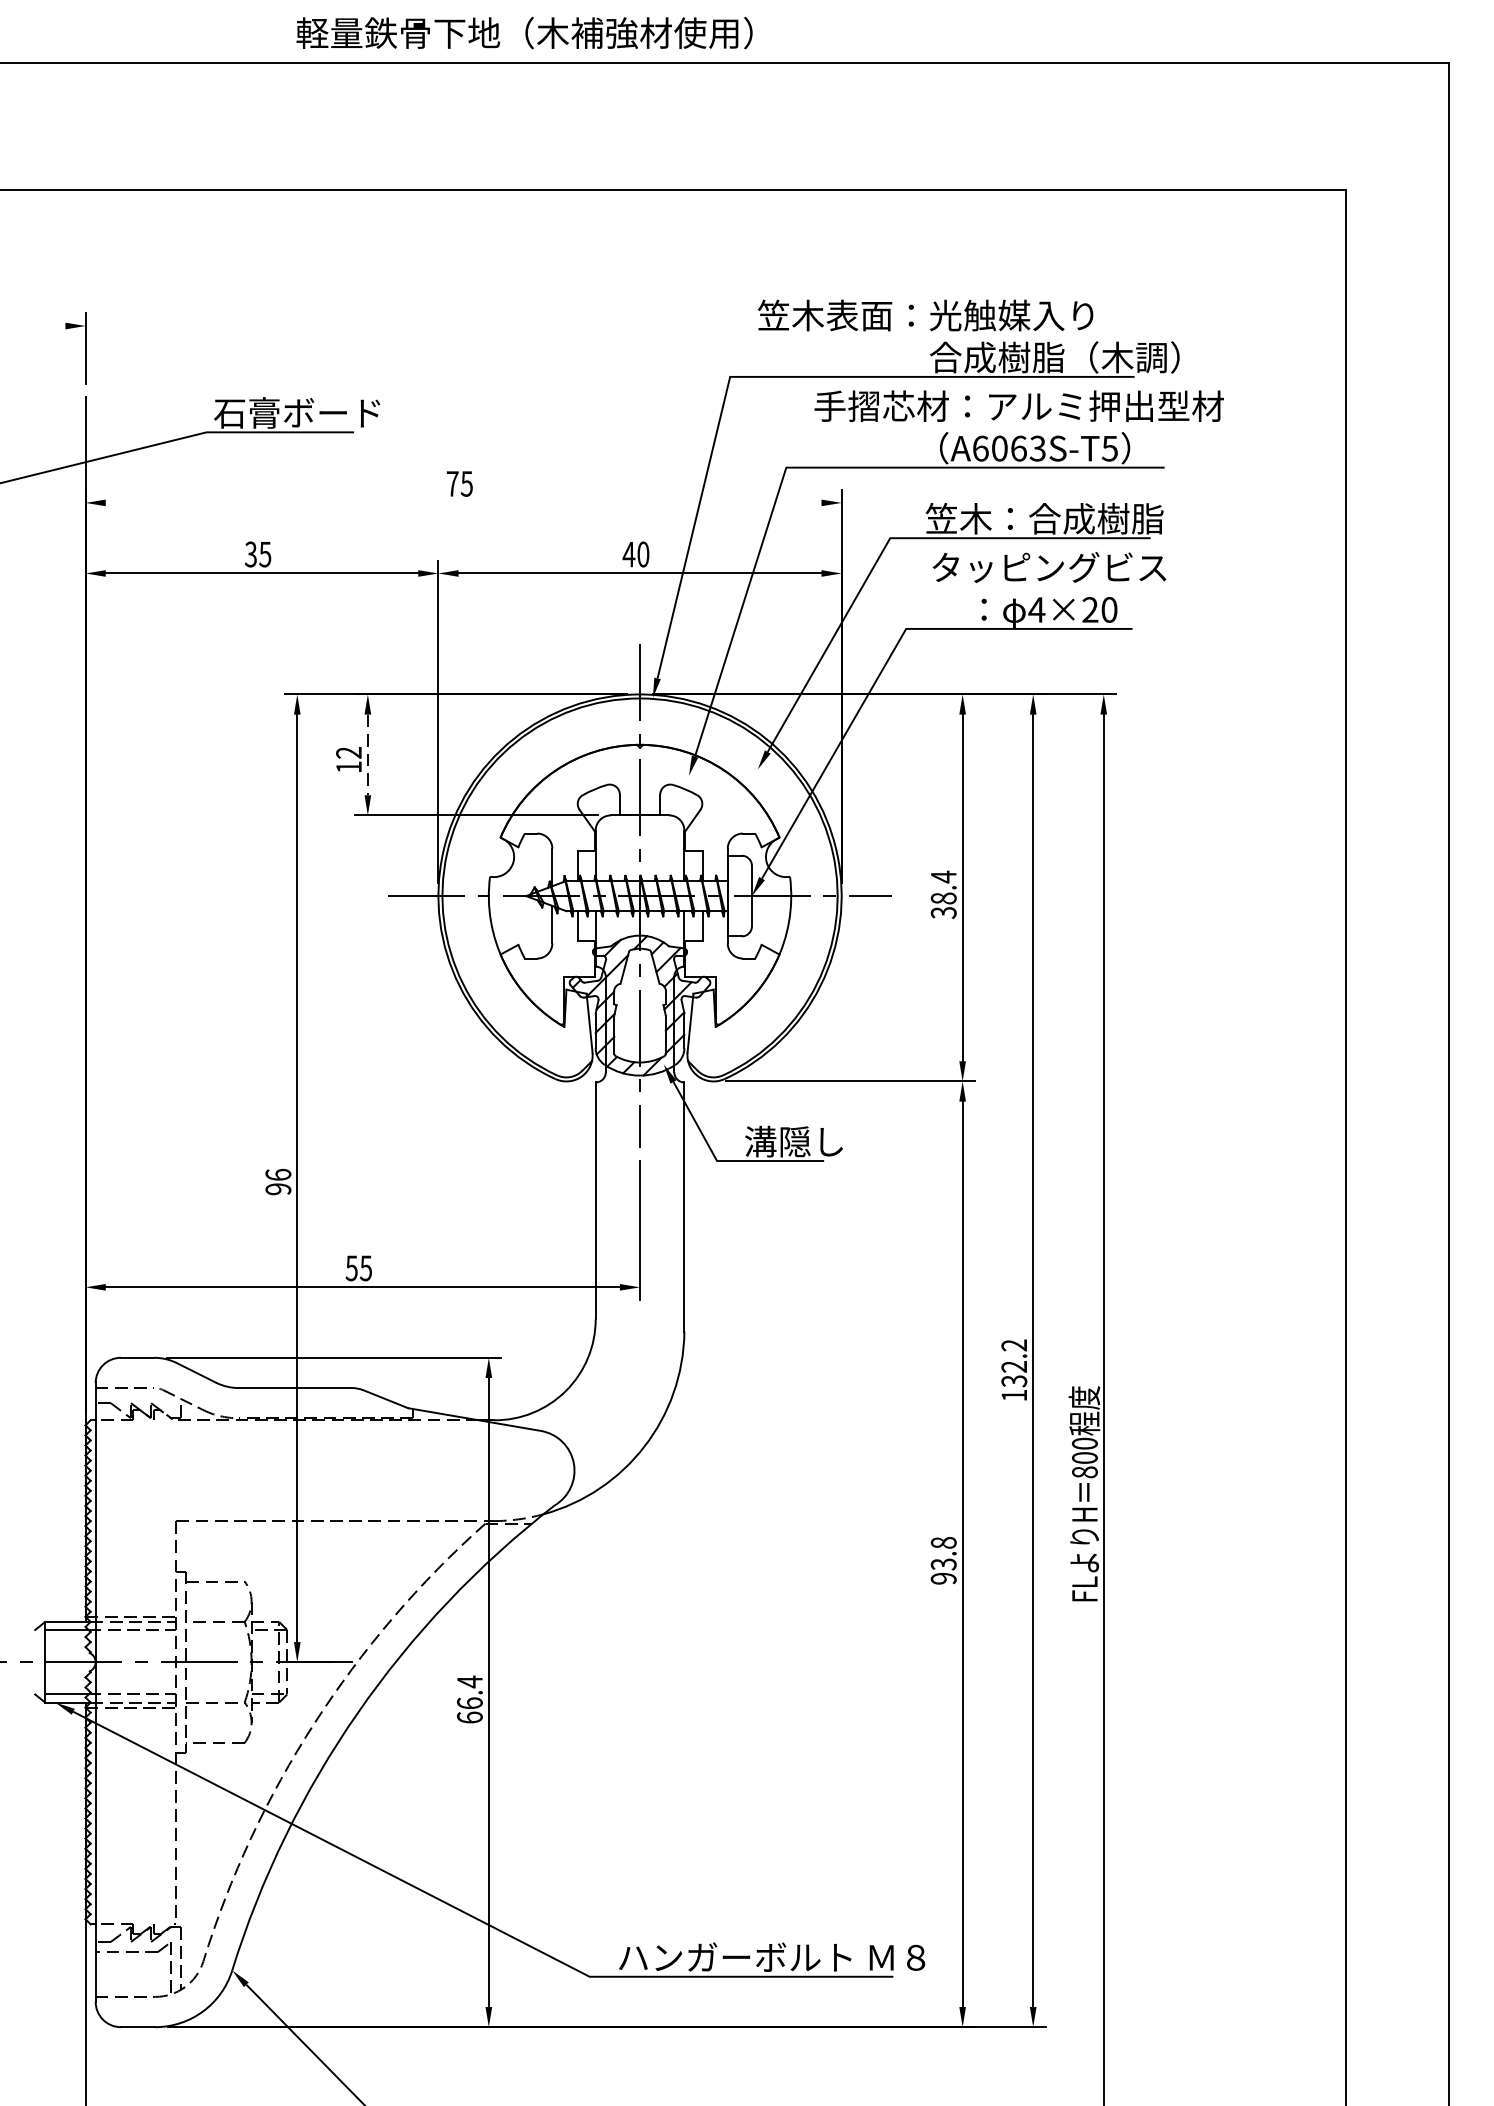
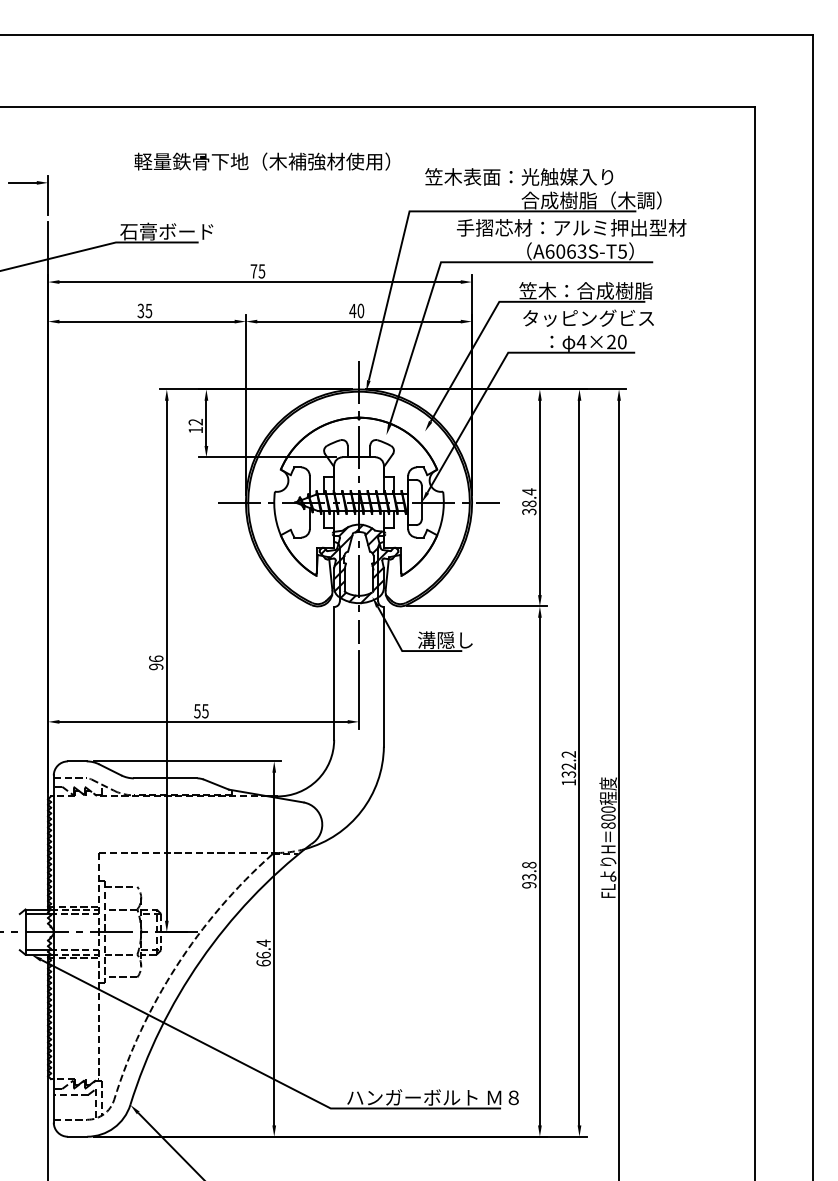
text: (524, 32) -> (262, 161), moved
line: (39, 325) -> (22, 182), added
line: (462, 503) -> (259, 282), added
line: (368, 755) -> (206, 423), dashed -> solid

